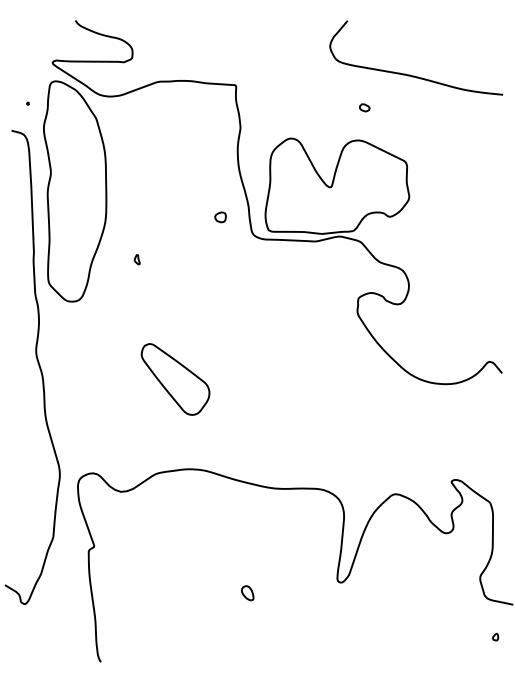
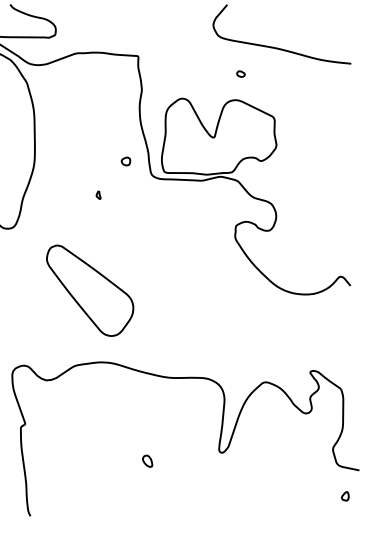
part: (136, 259) -> (98, 195), moved
part: (175, 379) -> (90, 290), size x1.6
part: (495, 636) -> (345, 495), size x1.6

